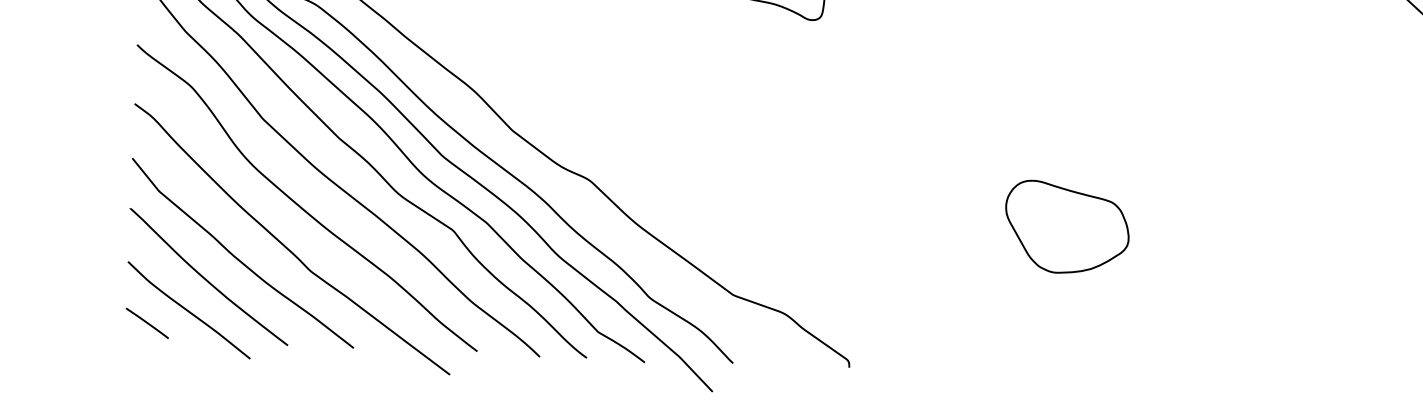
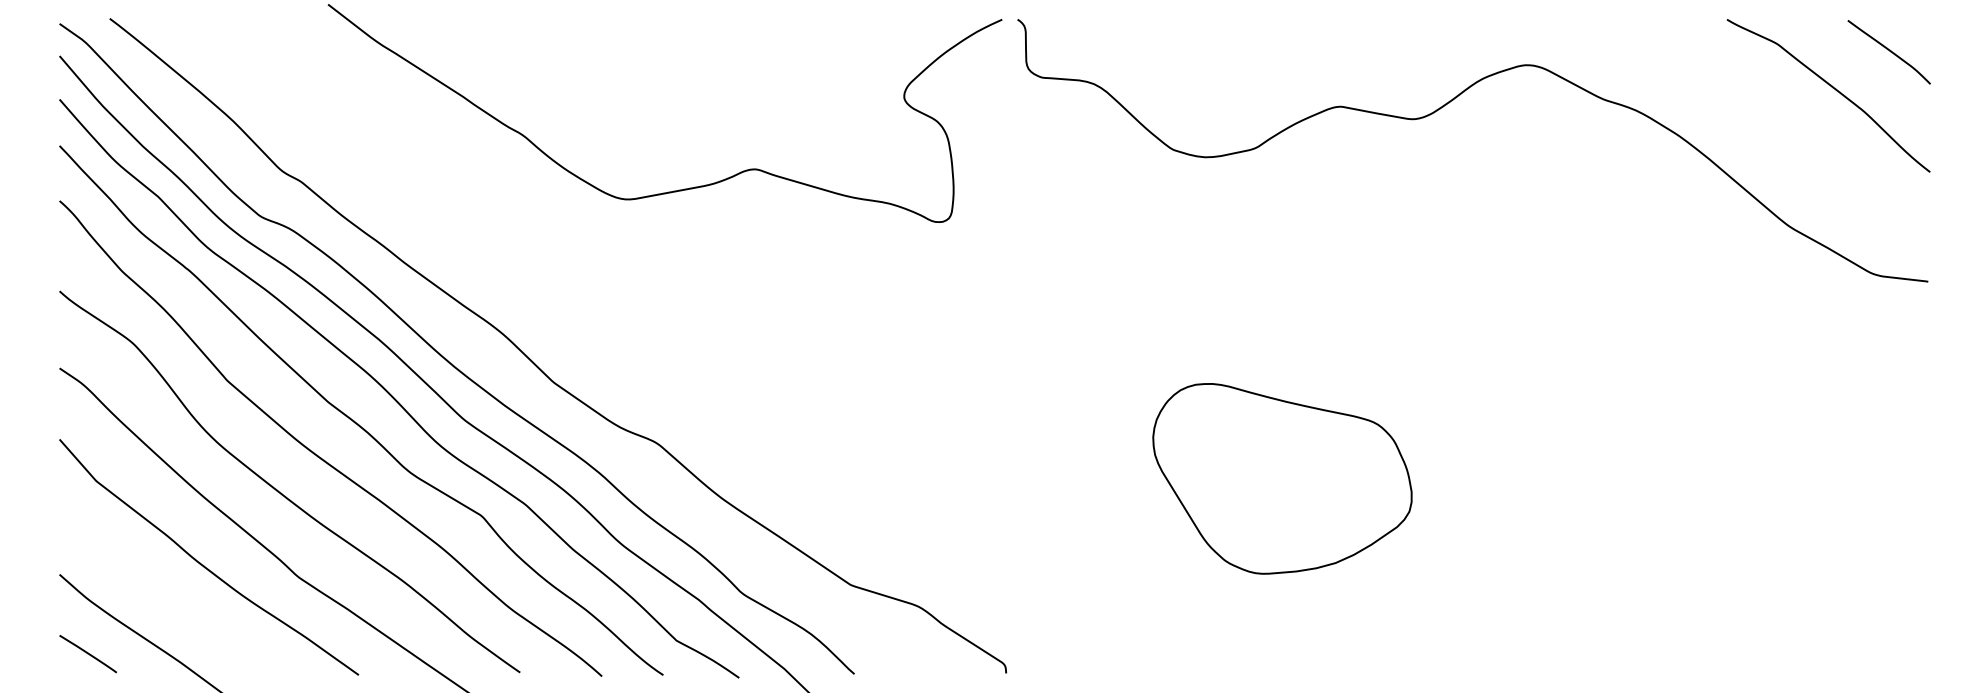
part: (1067, 227) -> (1282, 478), size x1.6
curve: (206, 279) -> (163, 593), removed

